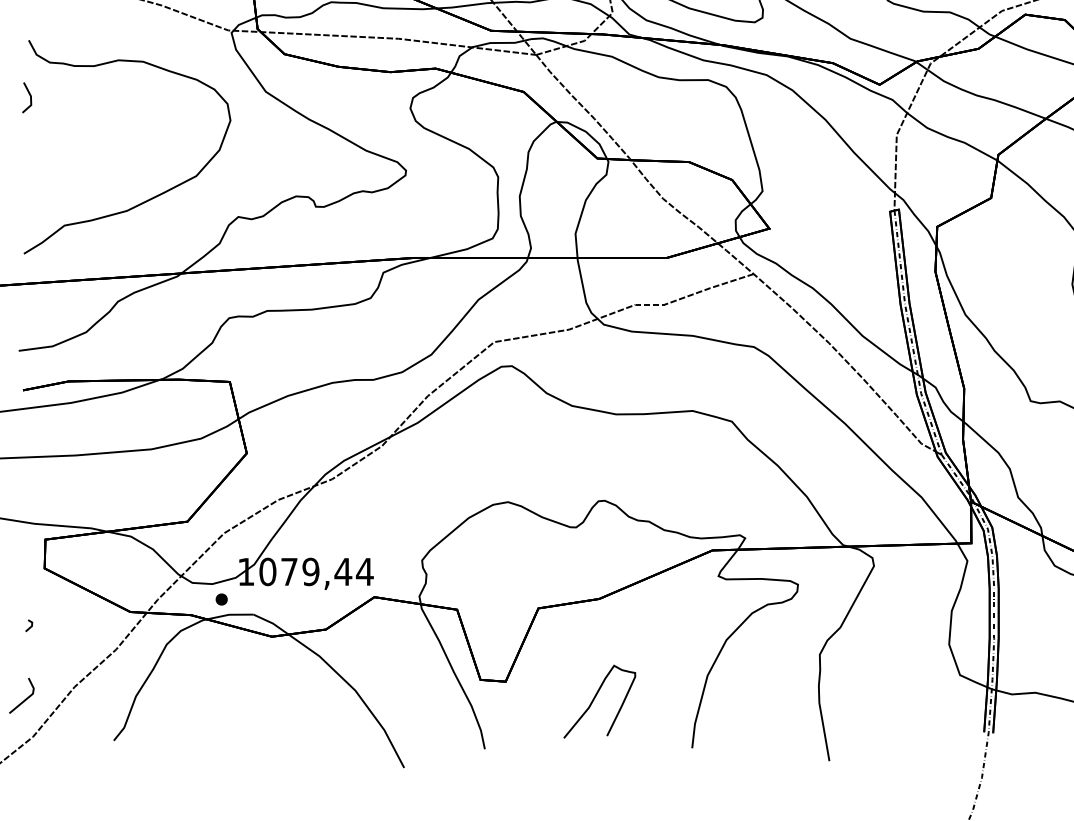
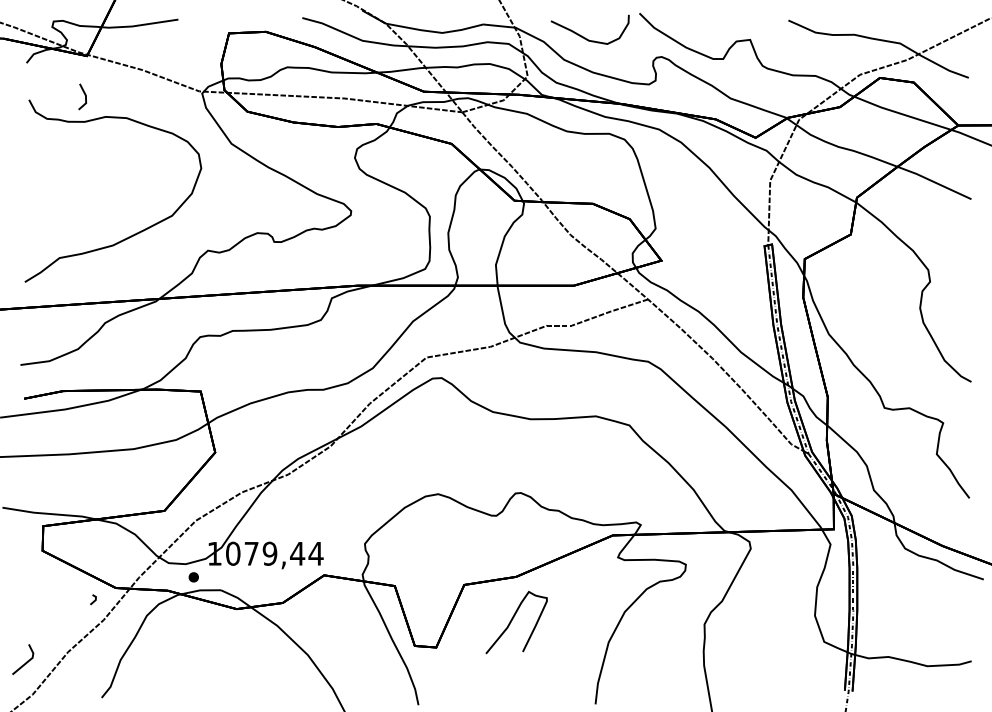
line: (29, 96) -> (84, 95), moved
line: (30, 625) -> (94, 599), moved
curve: (596, 698) -> (513, 619), moved

